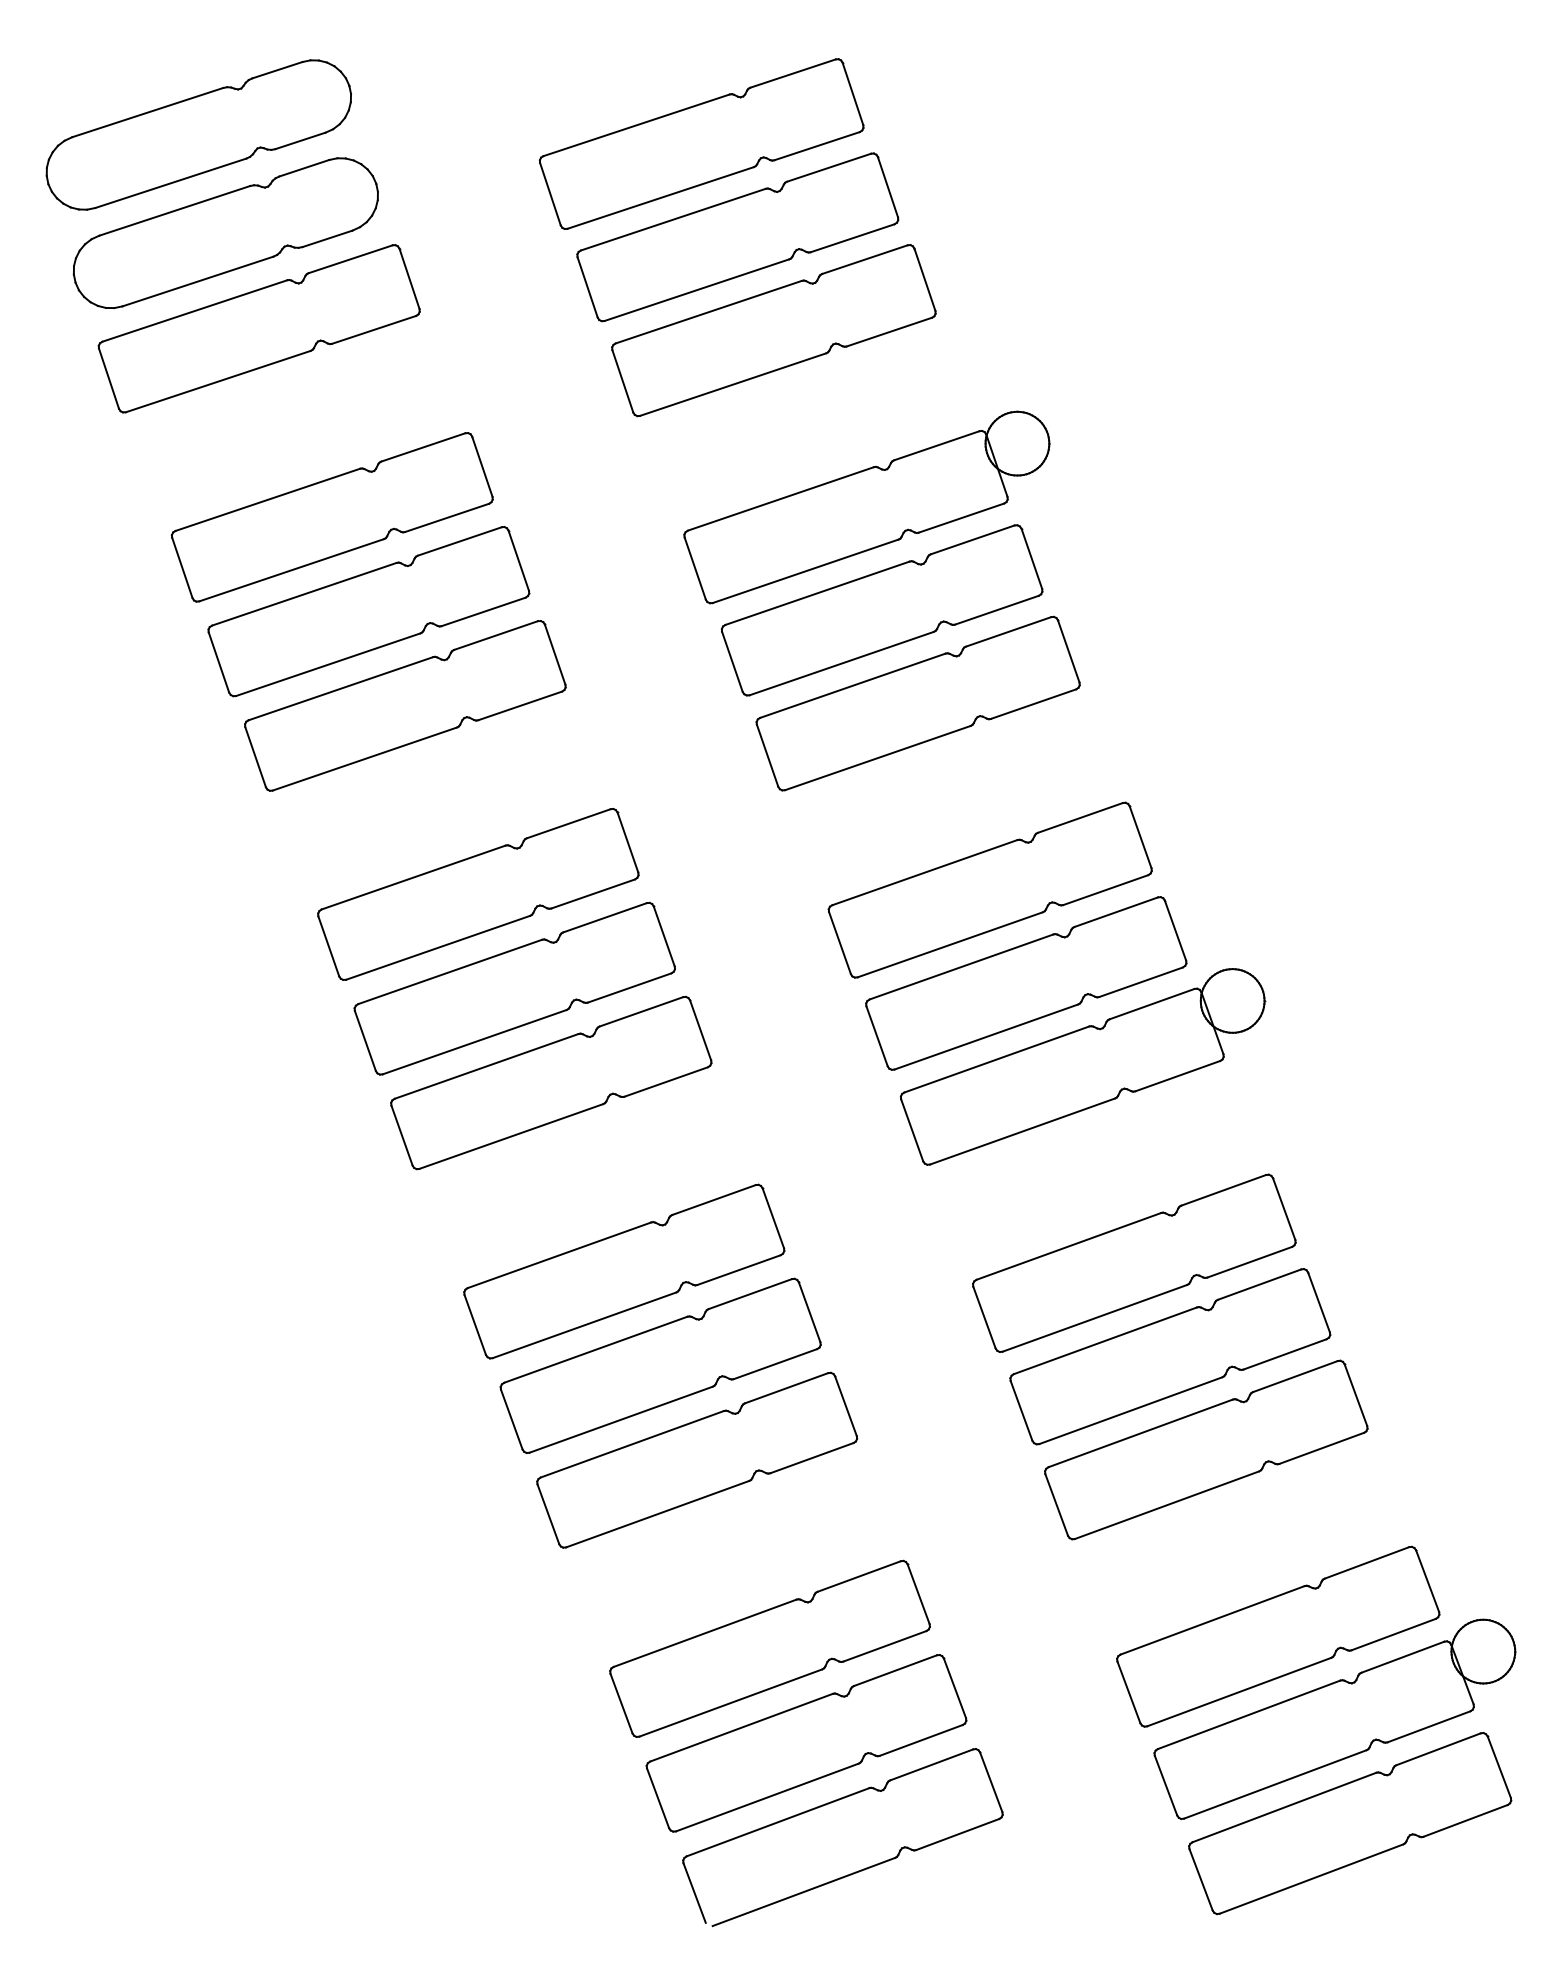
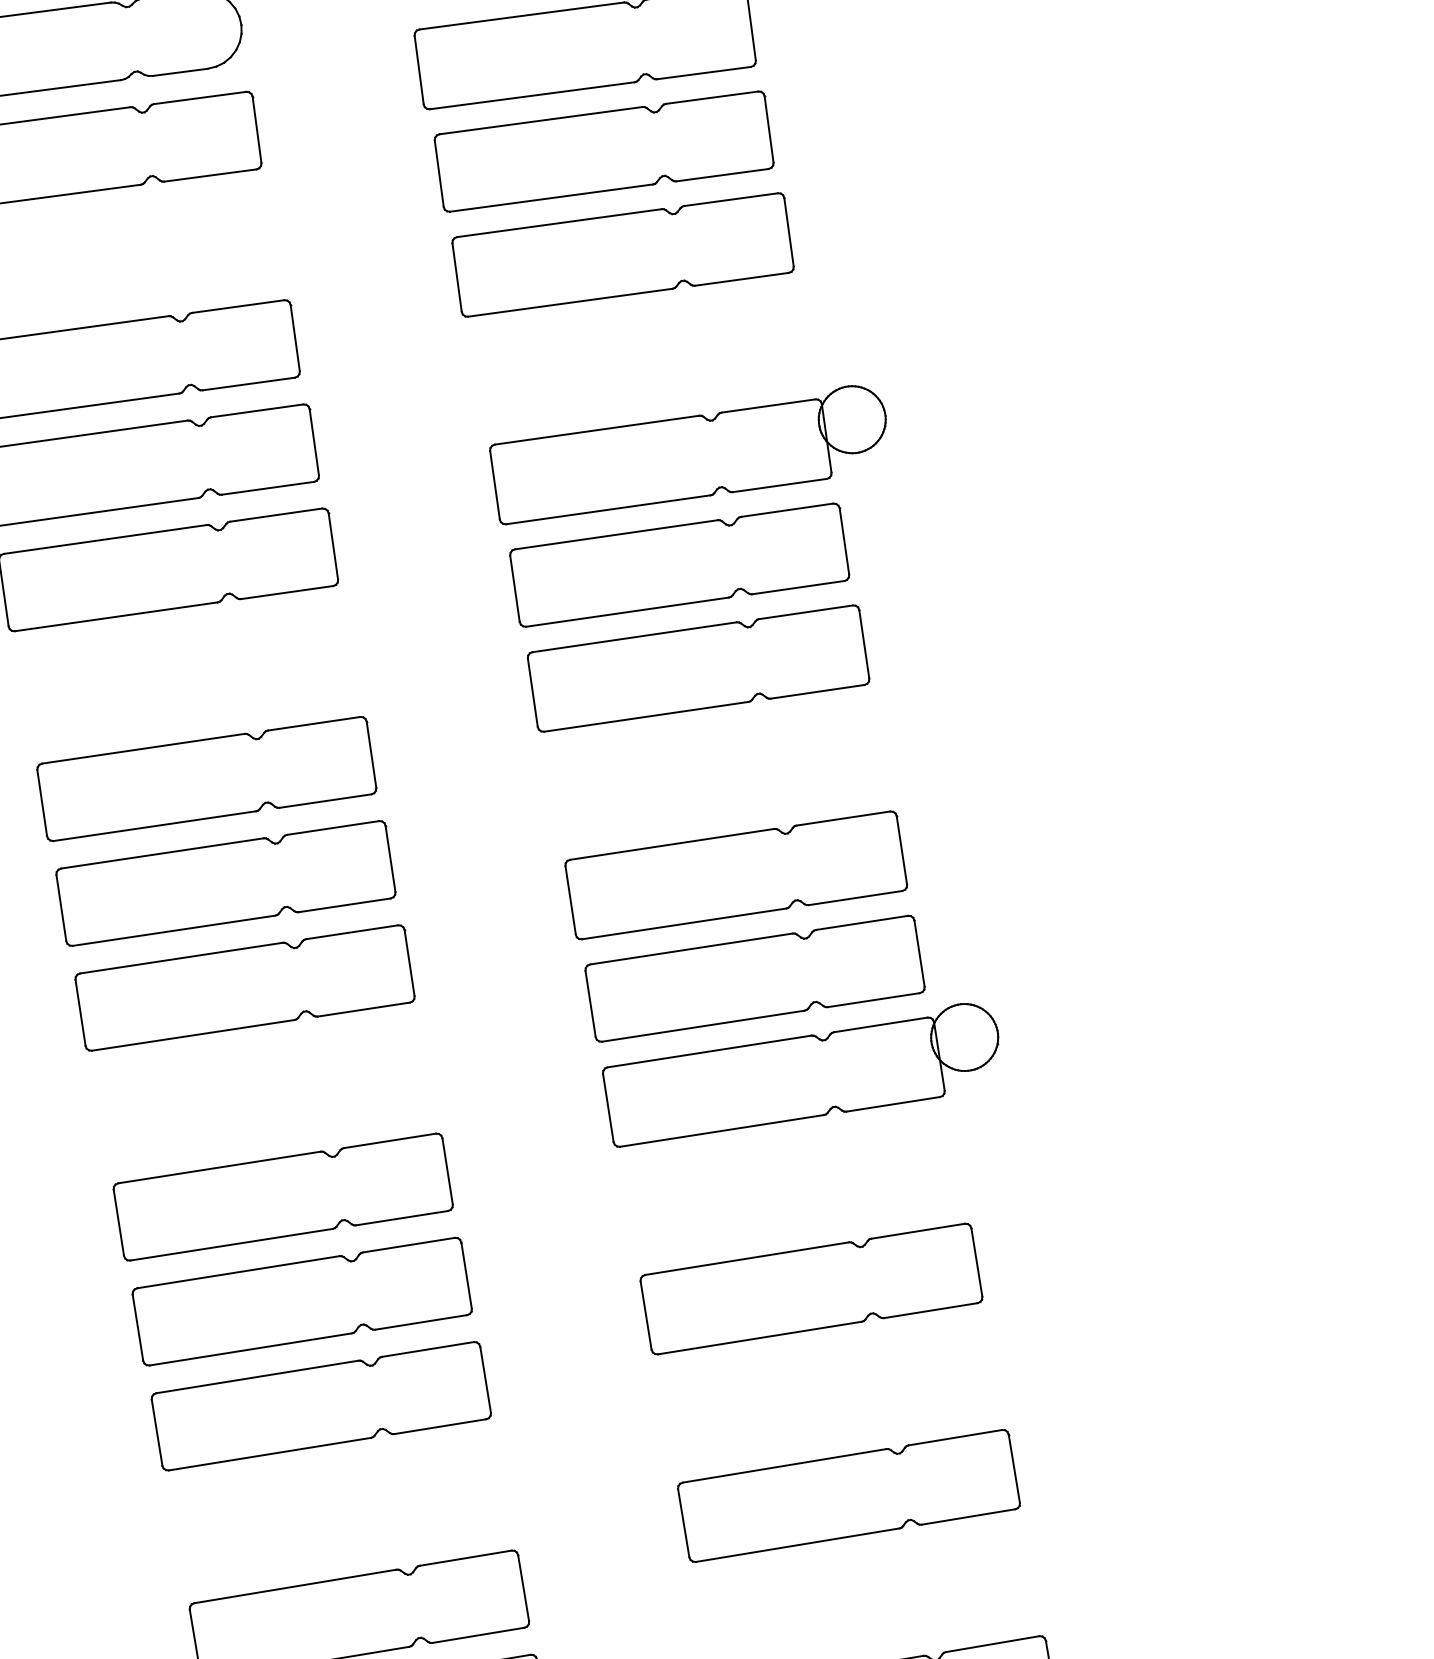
part: (1170, 1356) -> (830, 1392), removed

